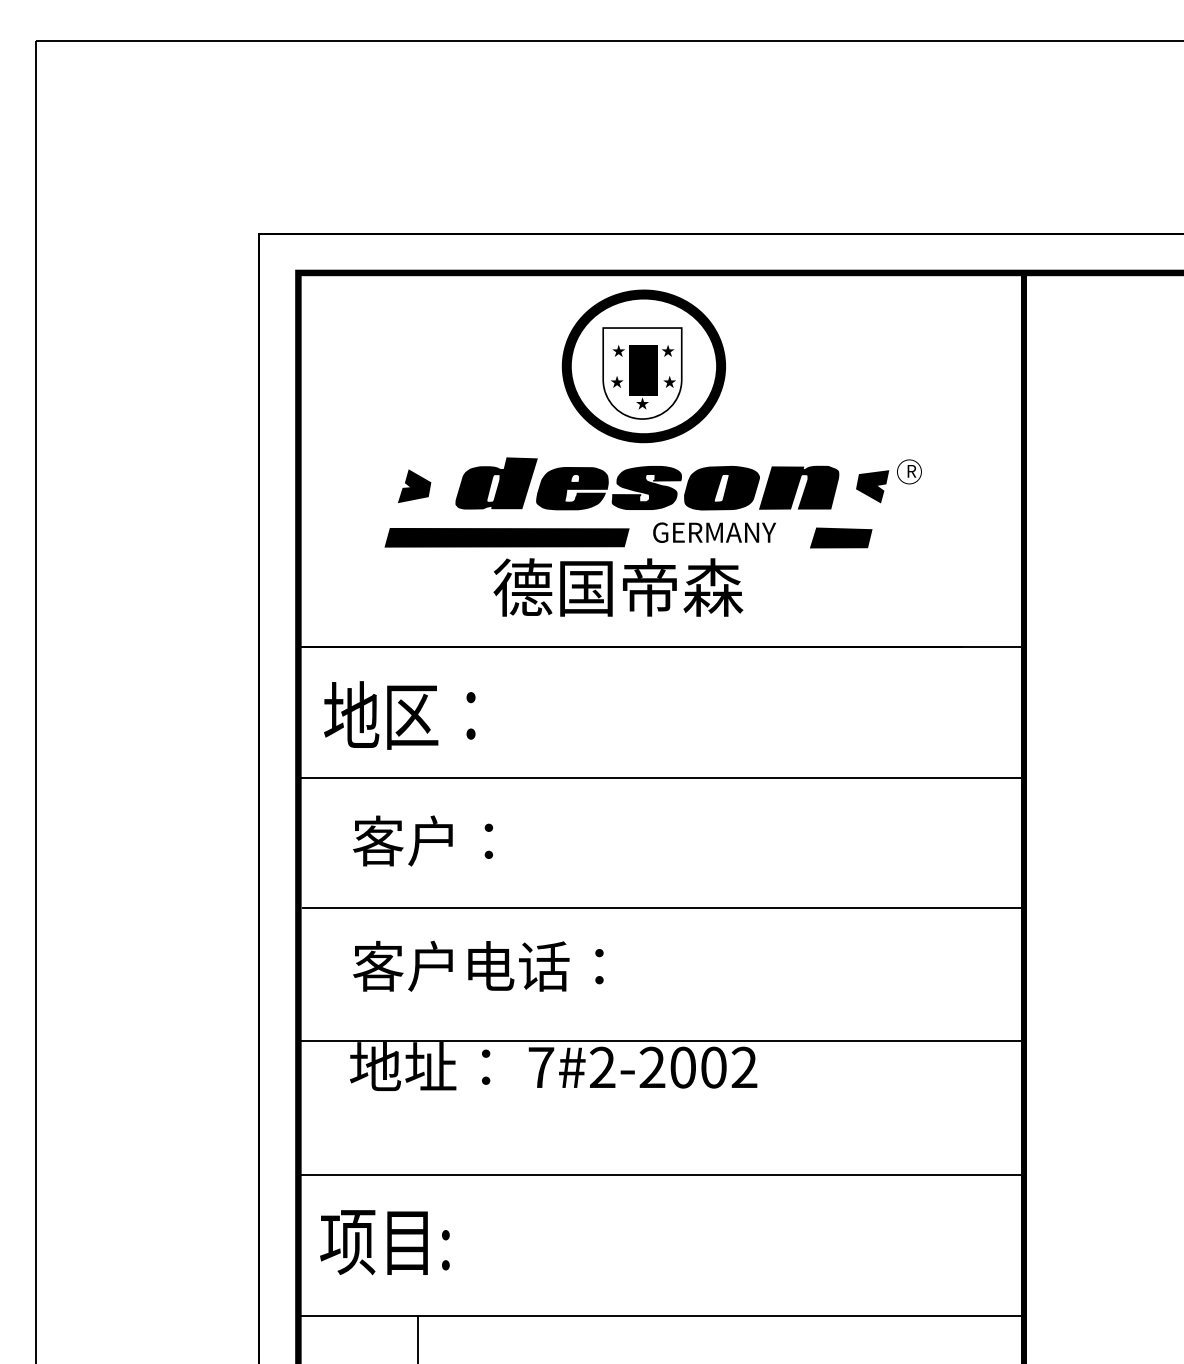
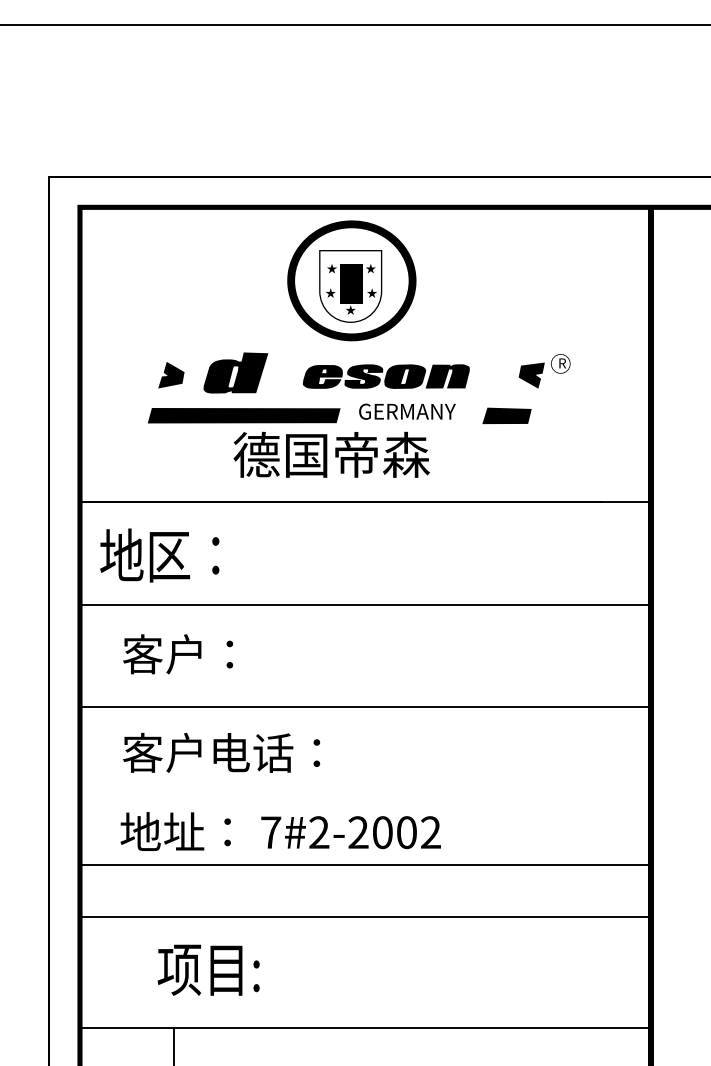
part: (687, 487) -> (386, 376), size x0.7
line: (661, 1041) -> (365, 865), moved
text: (384, 1242) -> (208, 970), moved

